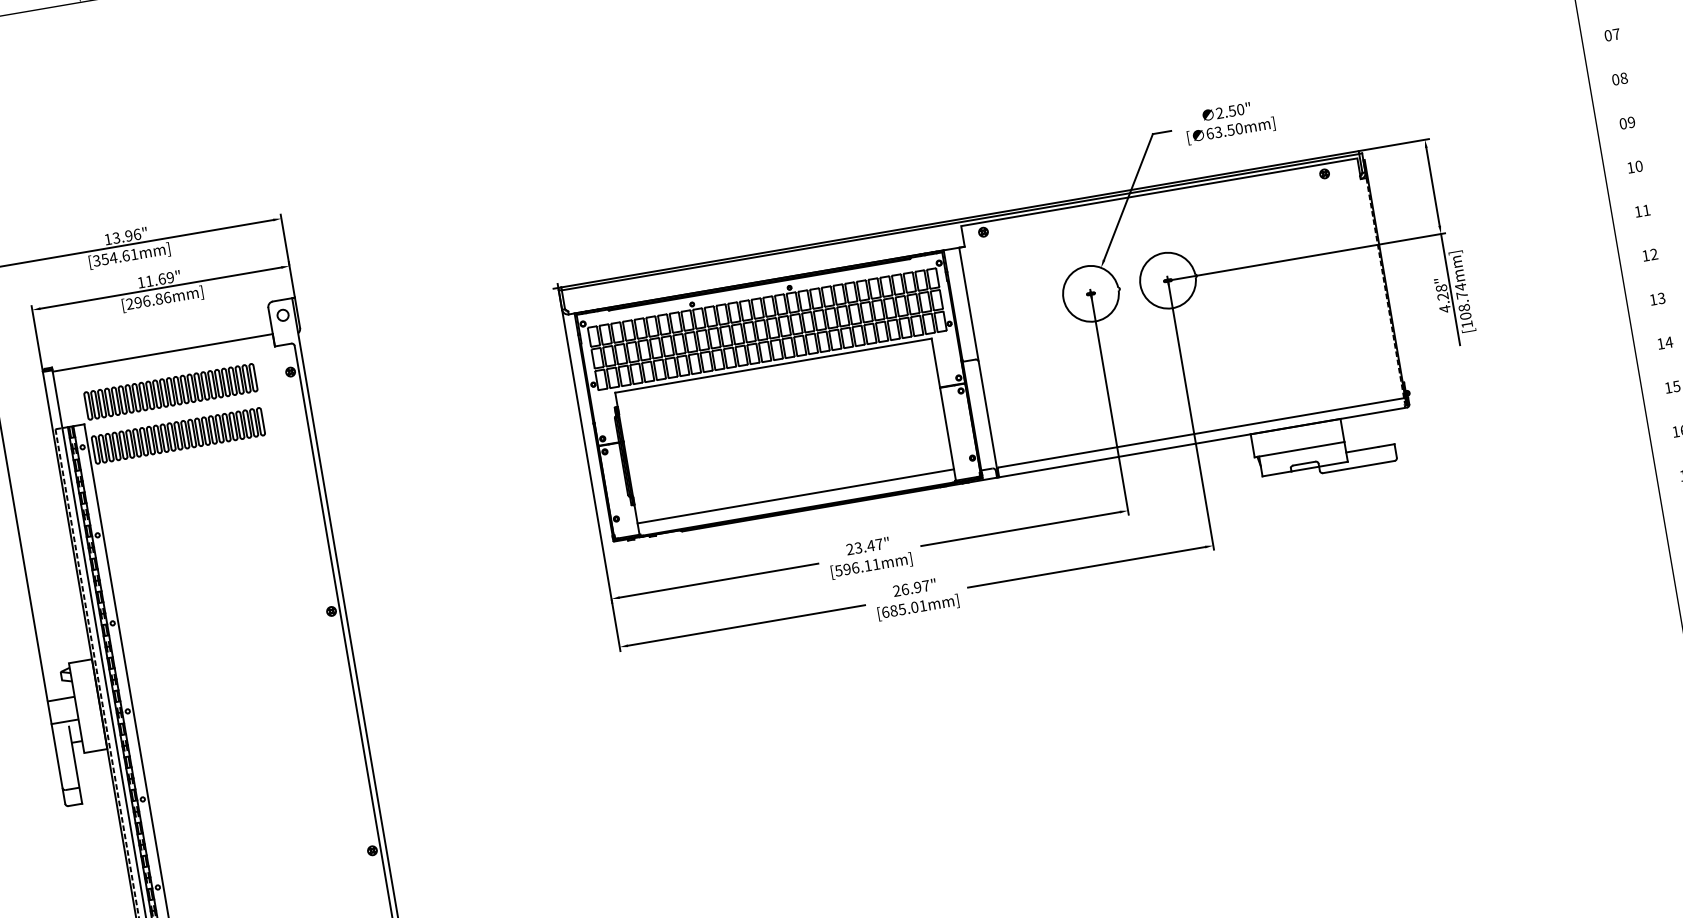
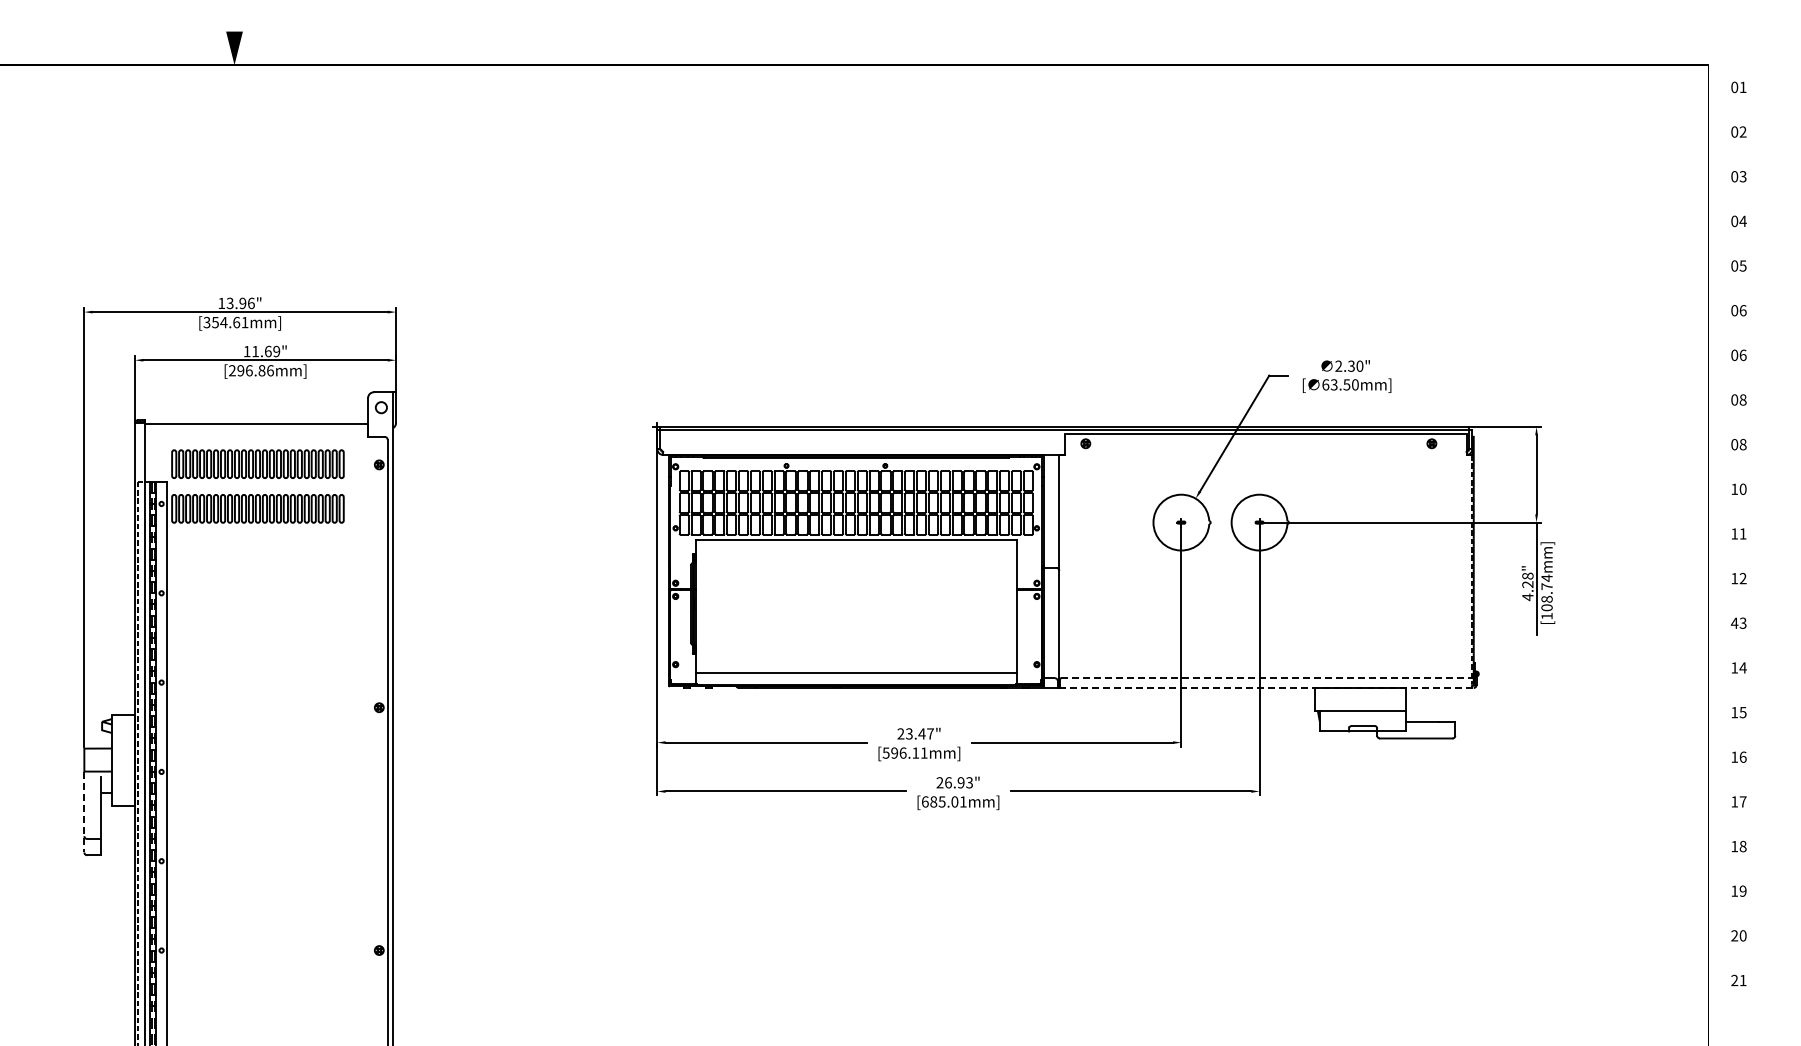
text: (1615, 34) -> (1742, 355), 07 -> 06
text: (1232, 110) -> (1351, 365), 2.50" -> 2.30"
text: (1630, 122) -> (1742, 444), 09 -> 08
text: (1653, 299) -> (1734, 622), 13 -> 43
line: (1203, 432) -> (1268, 678), solid -> dashed
line: (1203, 441) -> (1267, 687), solid -> dashed
text: (925, 585) -> (969, 782), 26.97" -> 26.93"
line: (58, 764) -> (84, 812), solid -> dashed

